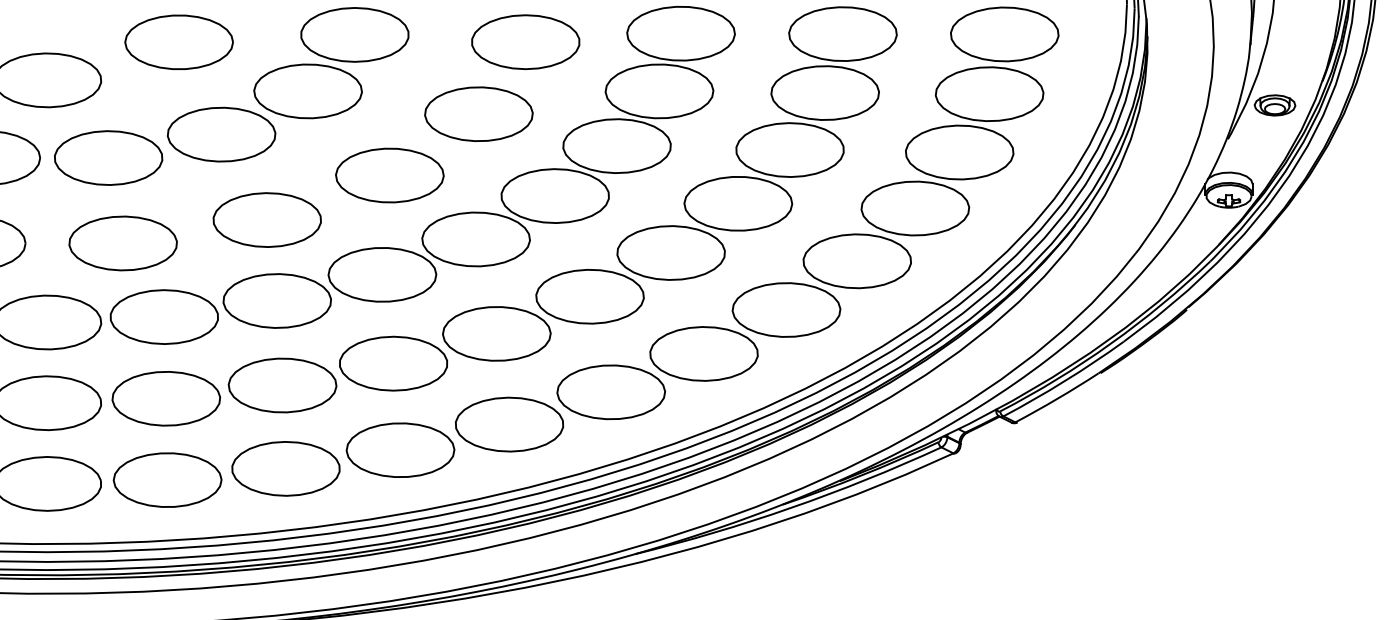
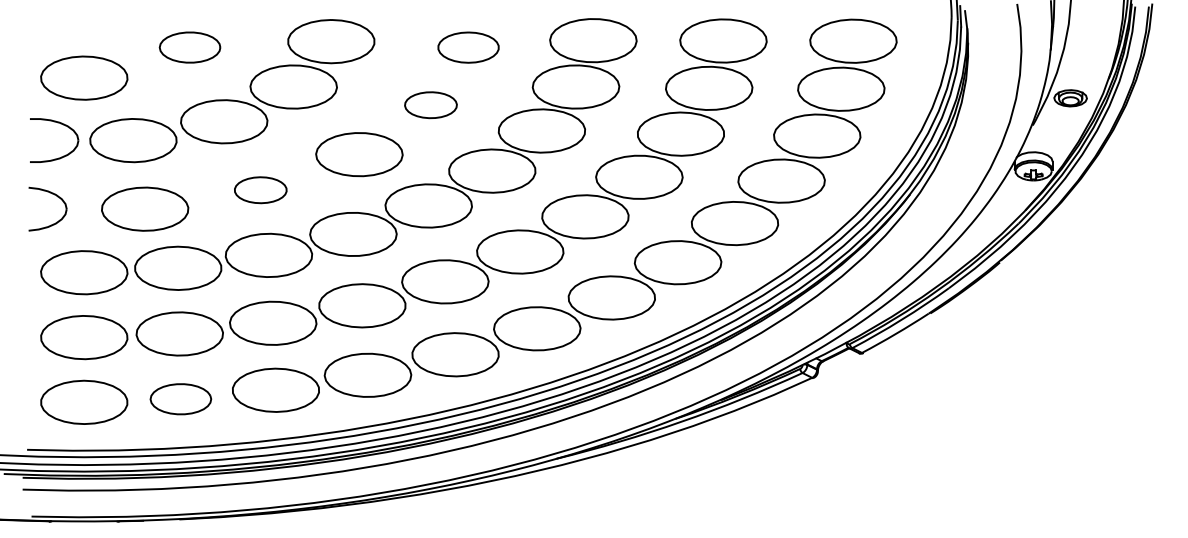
part: (178, 42) -> (189, 47), size x0.7
part: (525, 42) -> (468, 47), size x0.7
part: (478, 113) -> (430, 104), size x0.6
part: (266, 218) -> (260, 189), size x0.6
part: (167, 479) -> (180, 398), size x0.7

